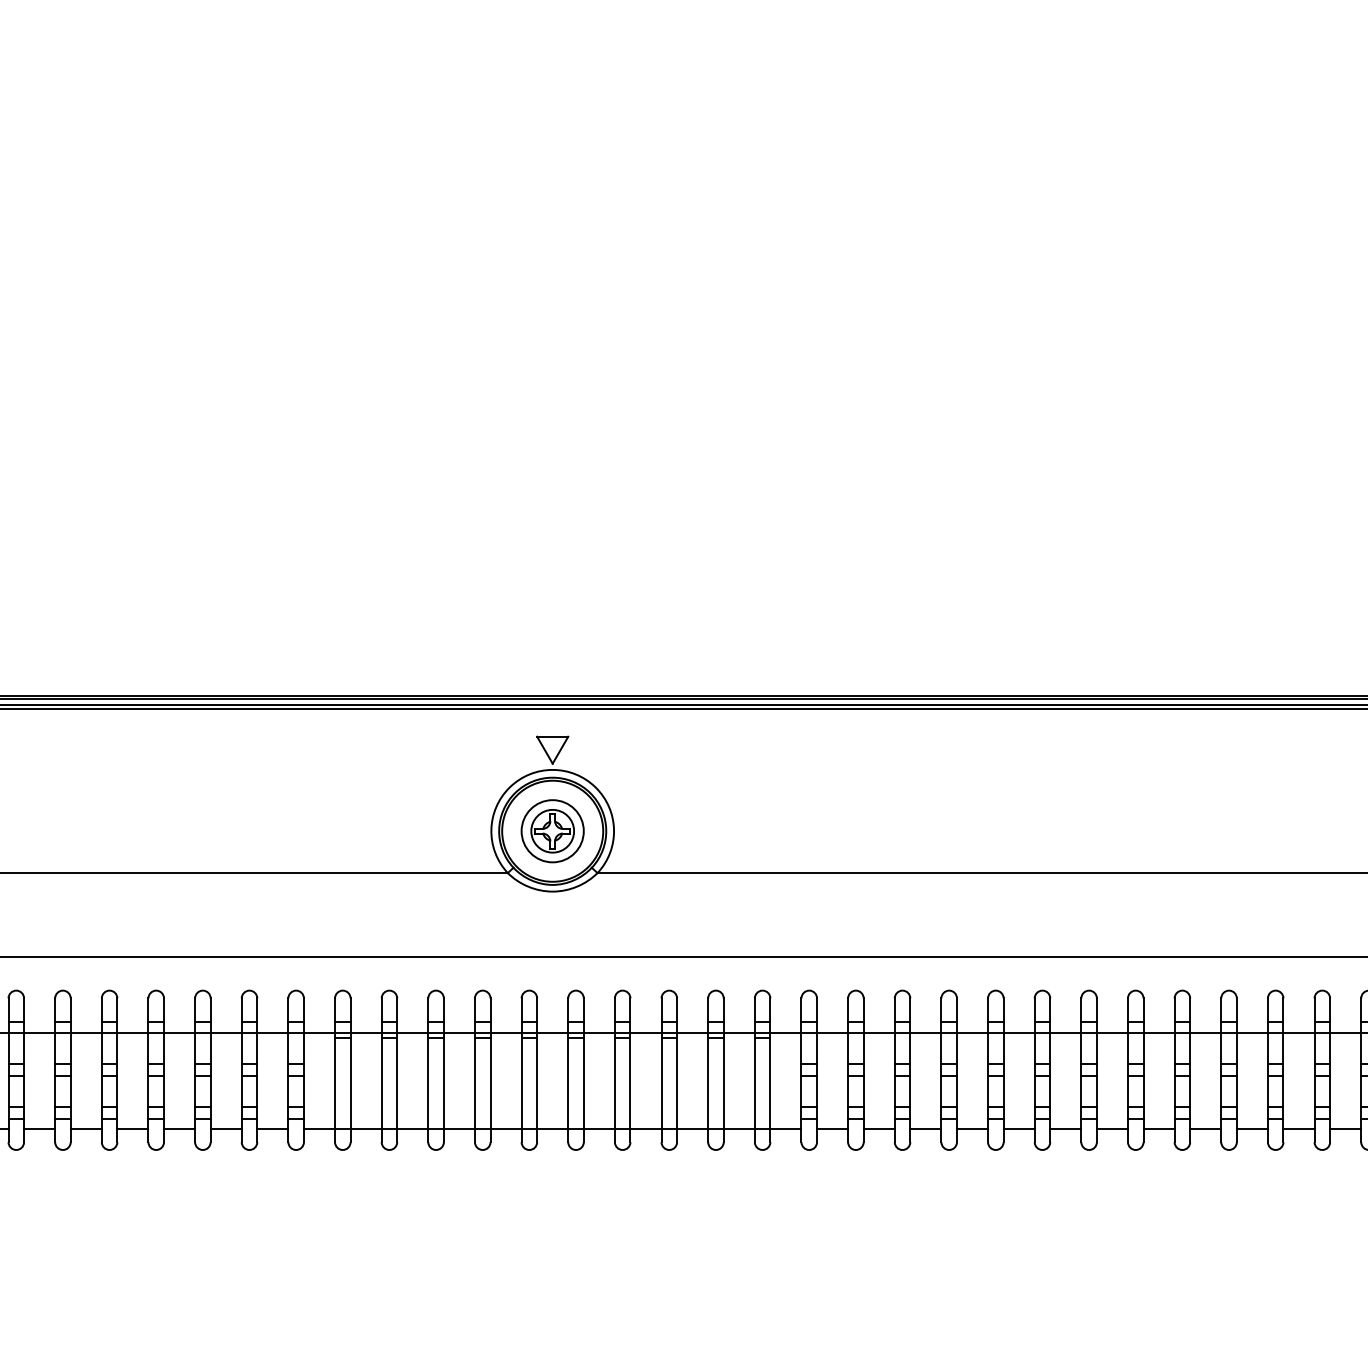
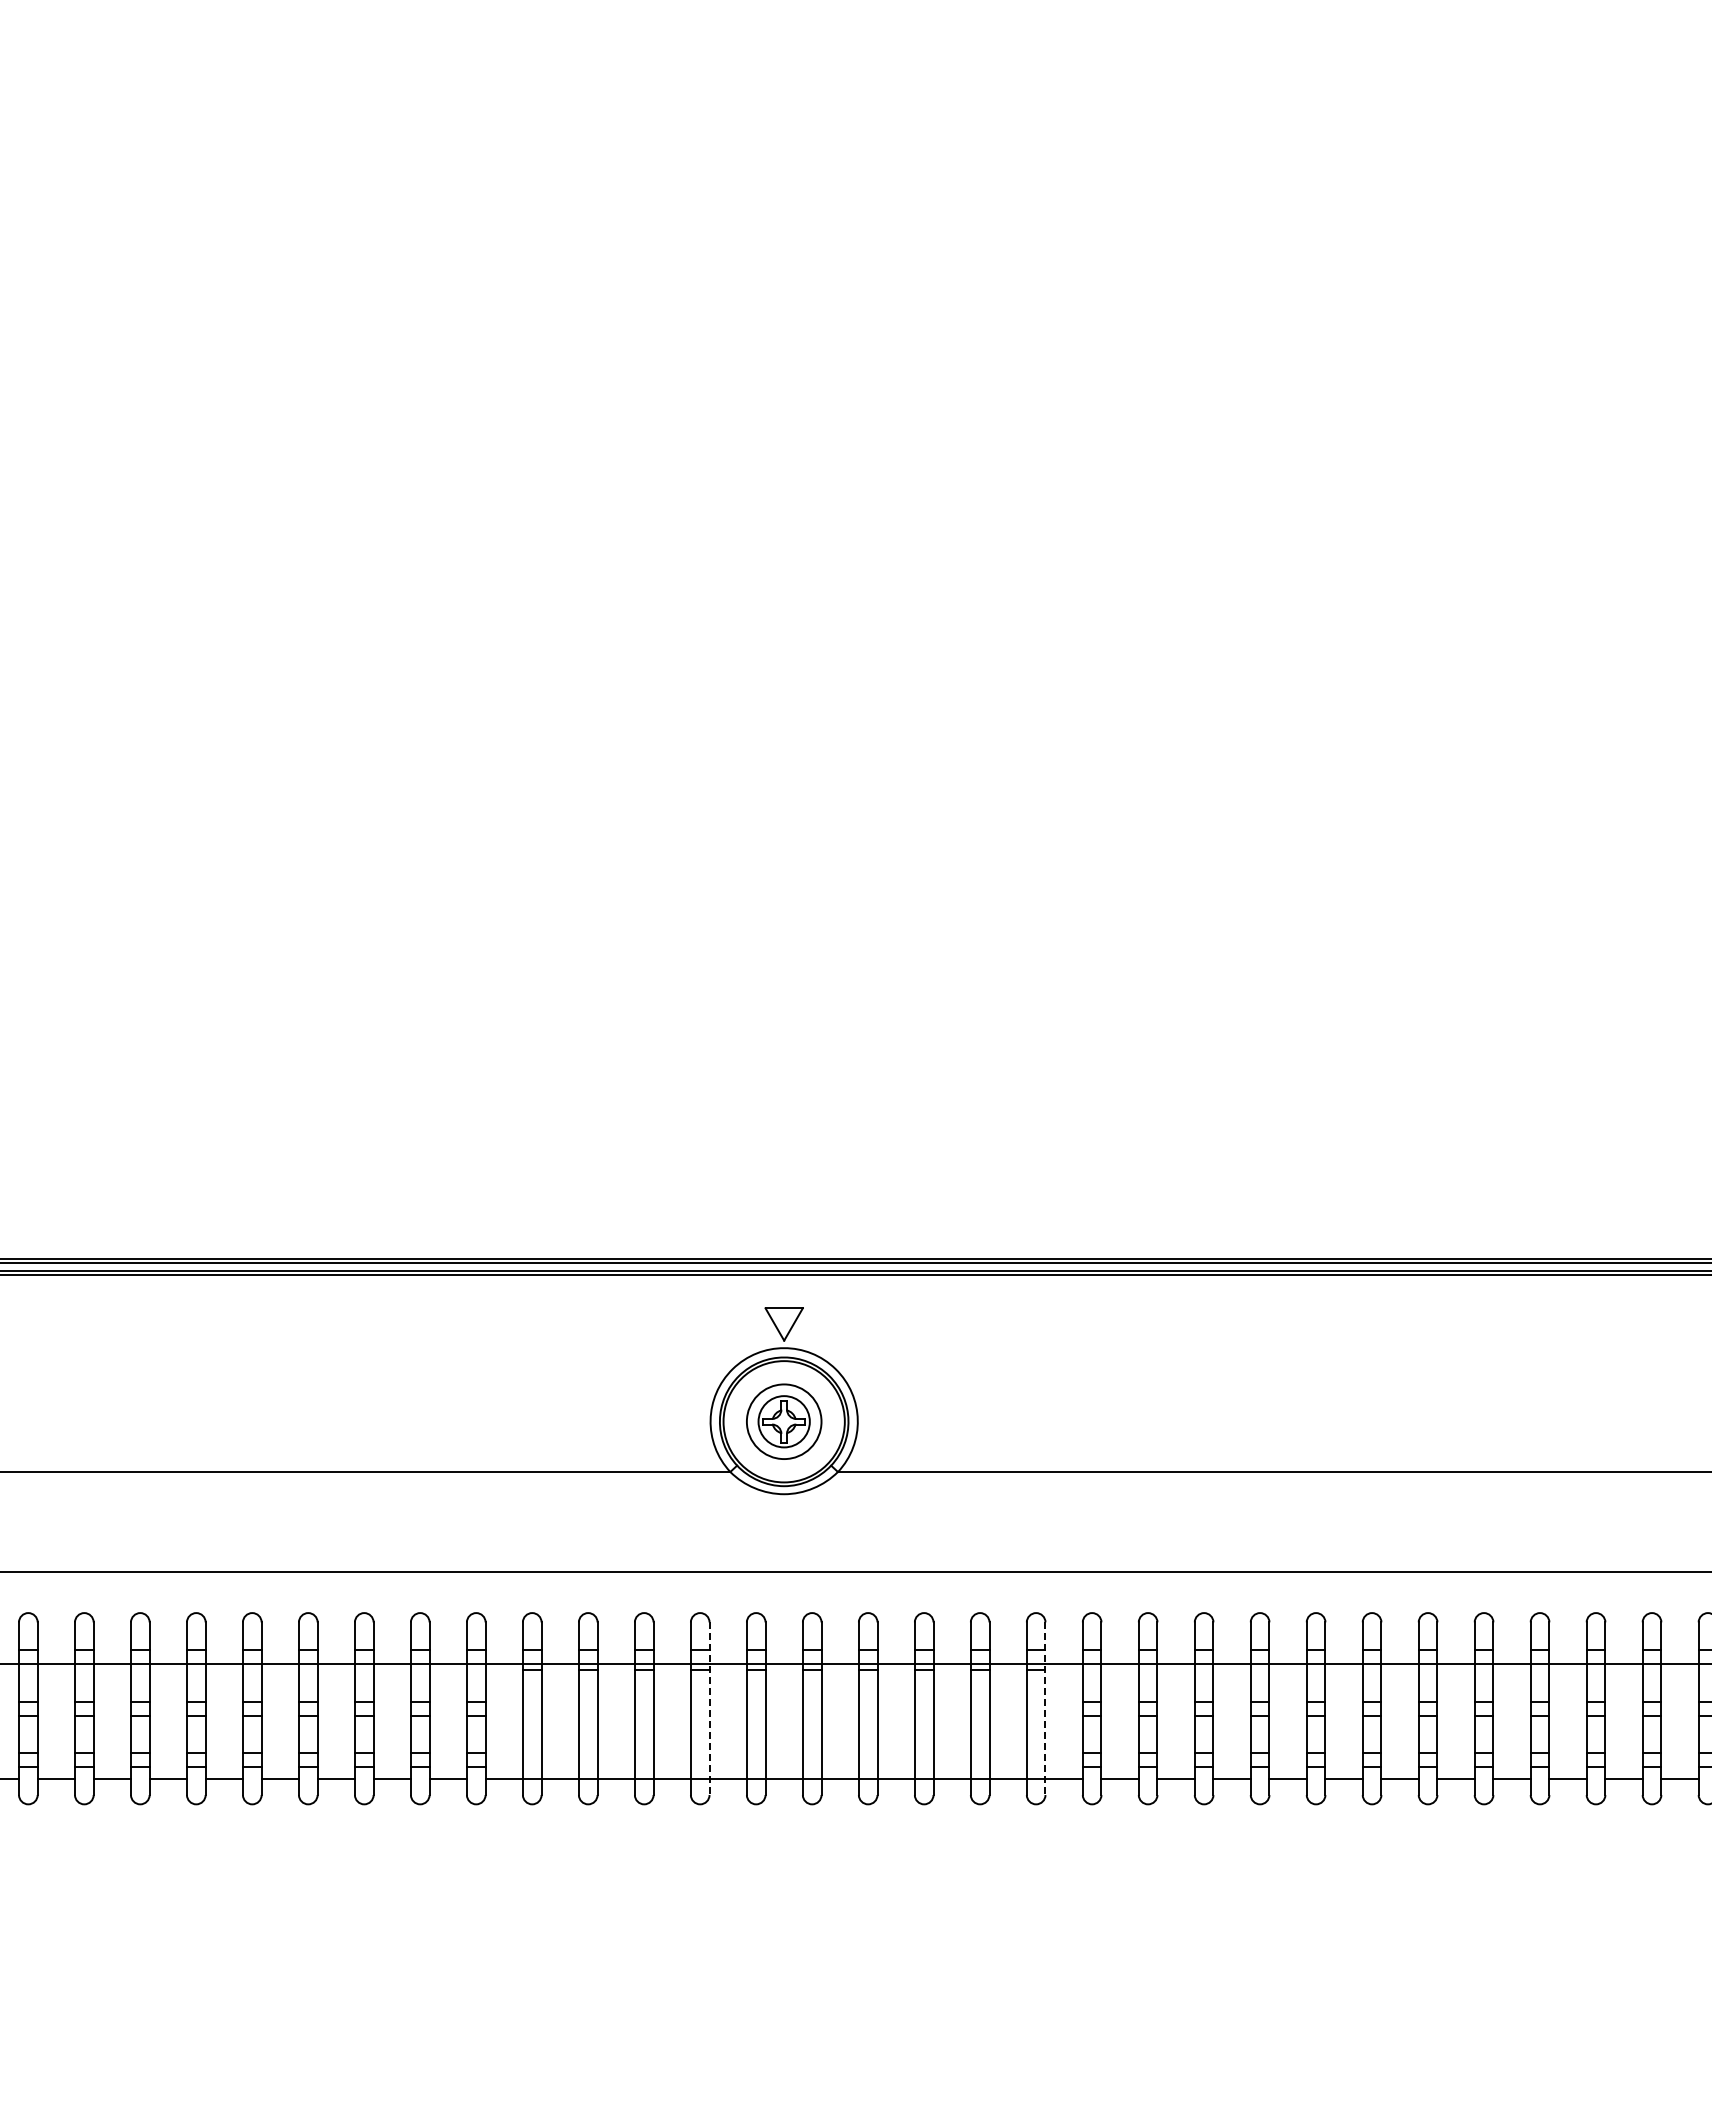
line: (490, 1070) -> (709, 1709), solid -> dashed
line: (770, 1070) -> (1045, 1709), solid -> dashed

